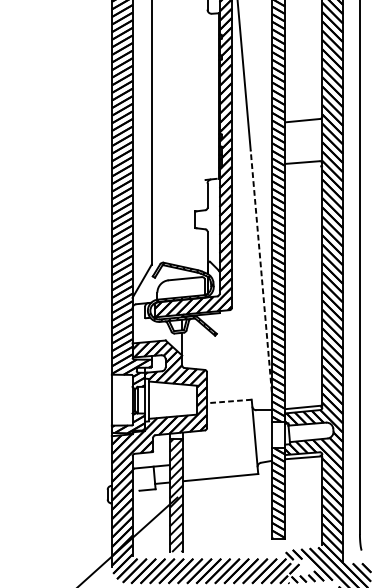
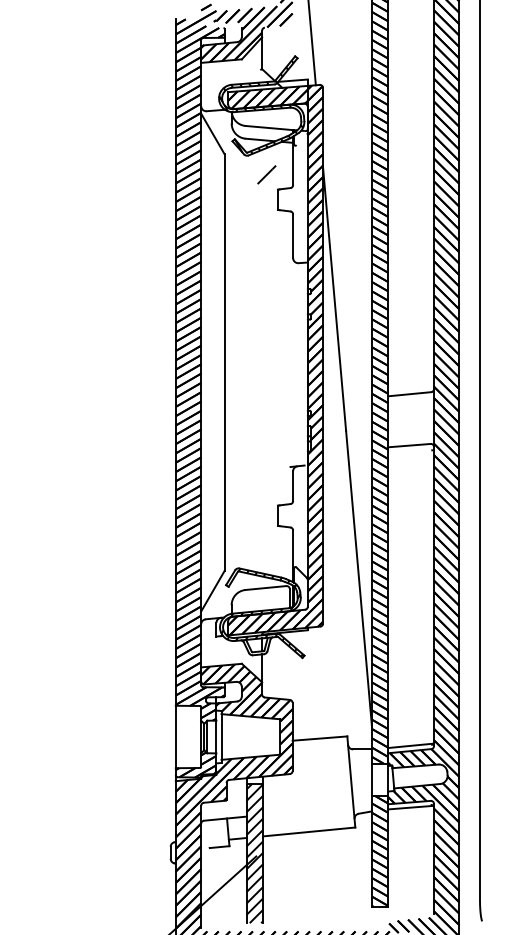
line: (261, 271) -> (359, 579), dashed -> solid
line: (229, 401) -> (319, 738), dashed -> solid

